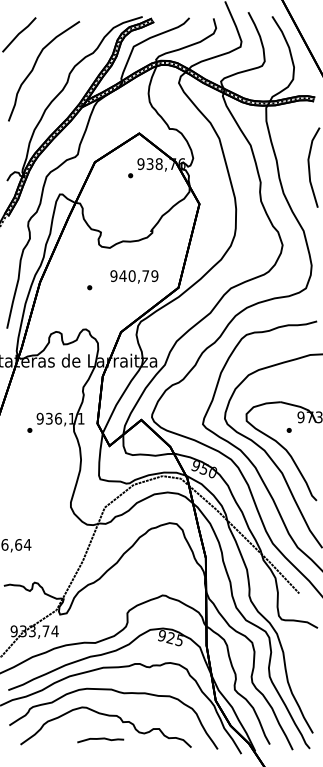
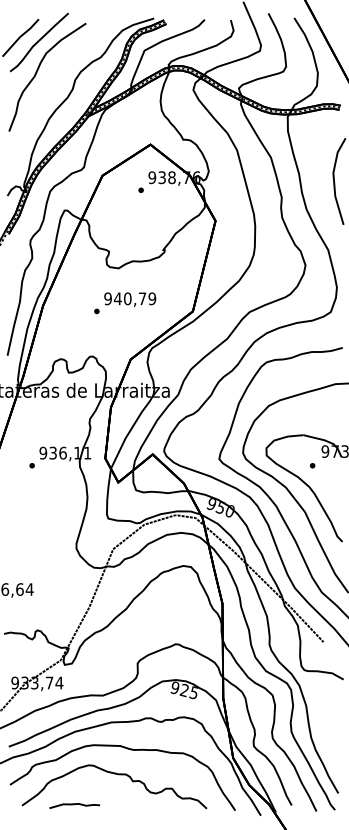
curve: (36, 38) -> (39, 41), added
text: (134, 276) -> (130, 299), moved
curve: (100, 739) -> (74, 805), moved

